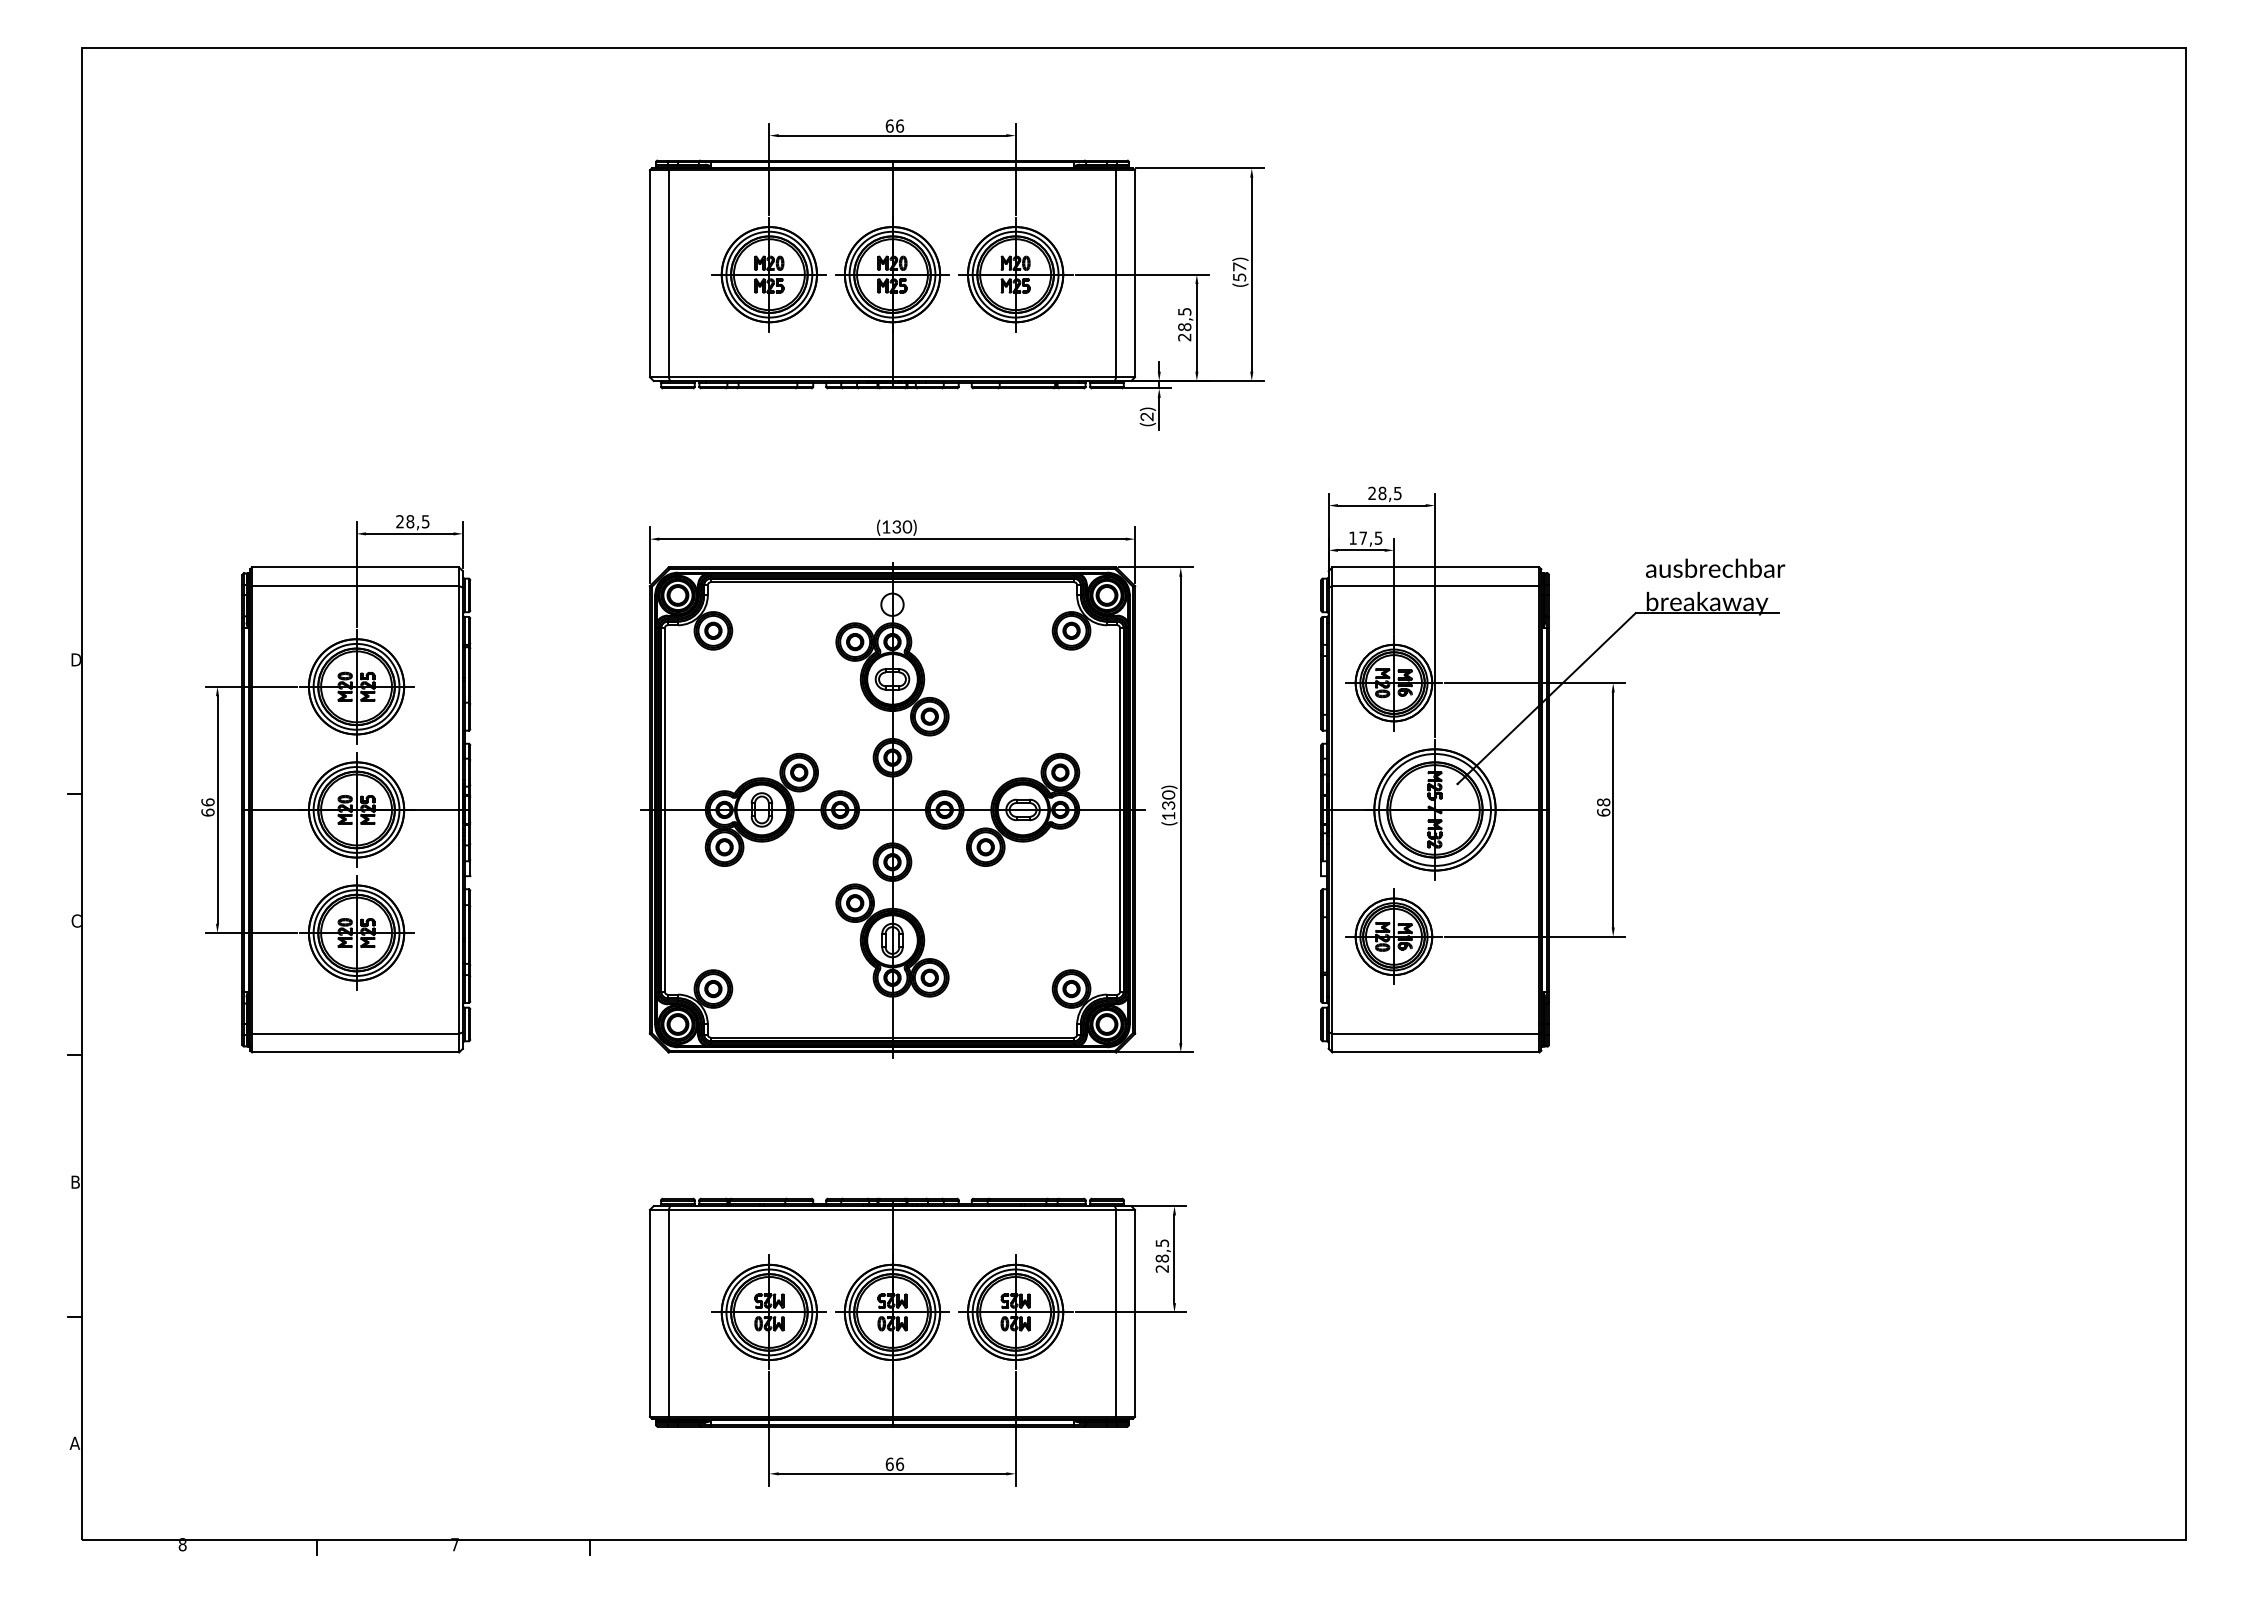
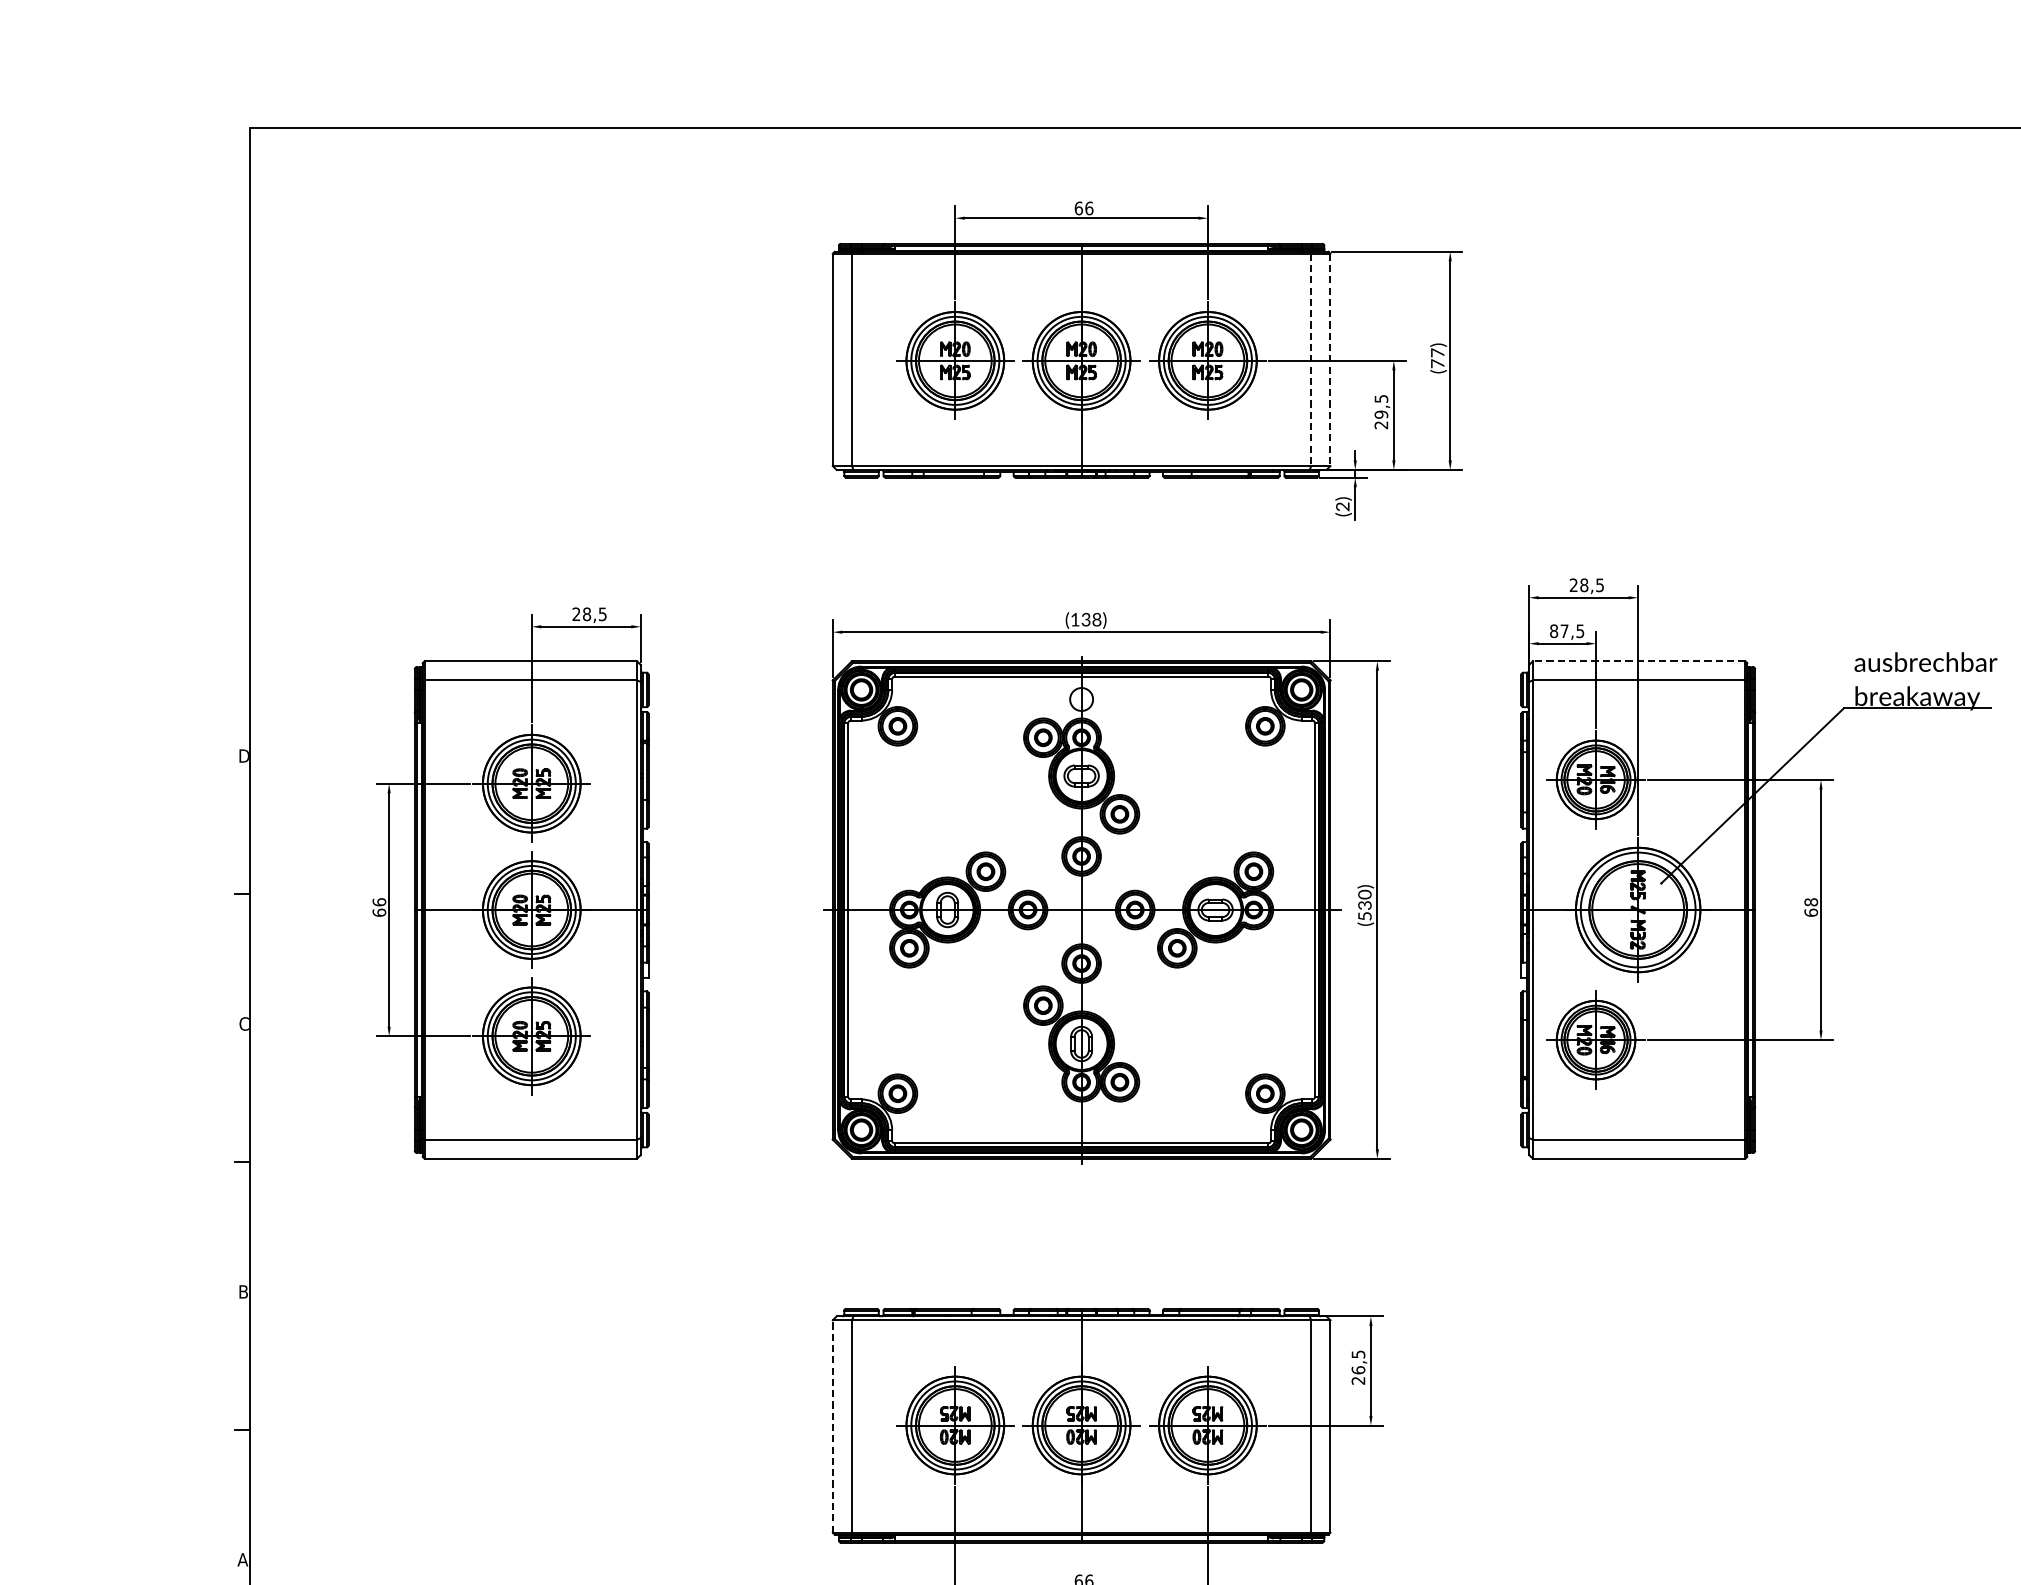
line: (1116, 273) -> (1311, 359), solid -> dashed
line: (1135, 273) -> (1330, 359), solid -> dashed
text: (1239, 277) -> (1437, 363), (57) -> (77)
text: (1184, 327) -> (1381, 415), 28,5 -> 29,5
text: (907, 527) -> (1097, 620), (130) -> (138)
text: (1352, 537) -> (1553, 630), 17,5 -> 87,5
line: (1435, 567) -> (1638, 661), solid -> dashed
text: (1168, 816) -> (1364, 916), (130) -> (530)
text: (1161, 1258) -> (1357, 1370), 28,5 -> 26,5
line: (650, 1313) -> (833, 1426), solid -> dashed

